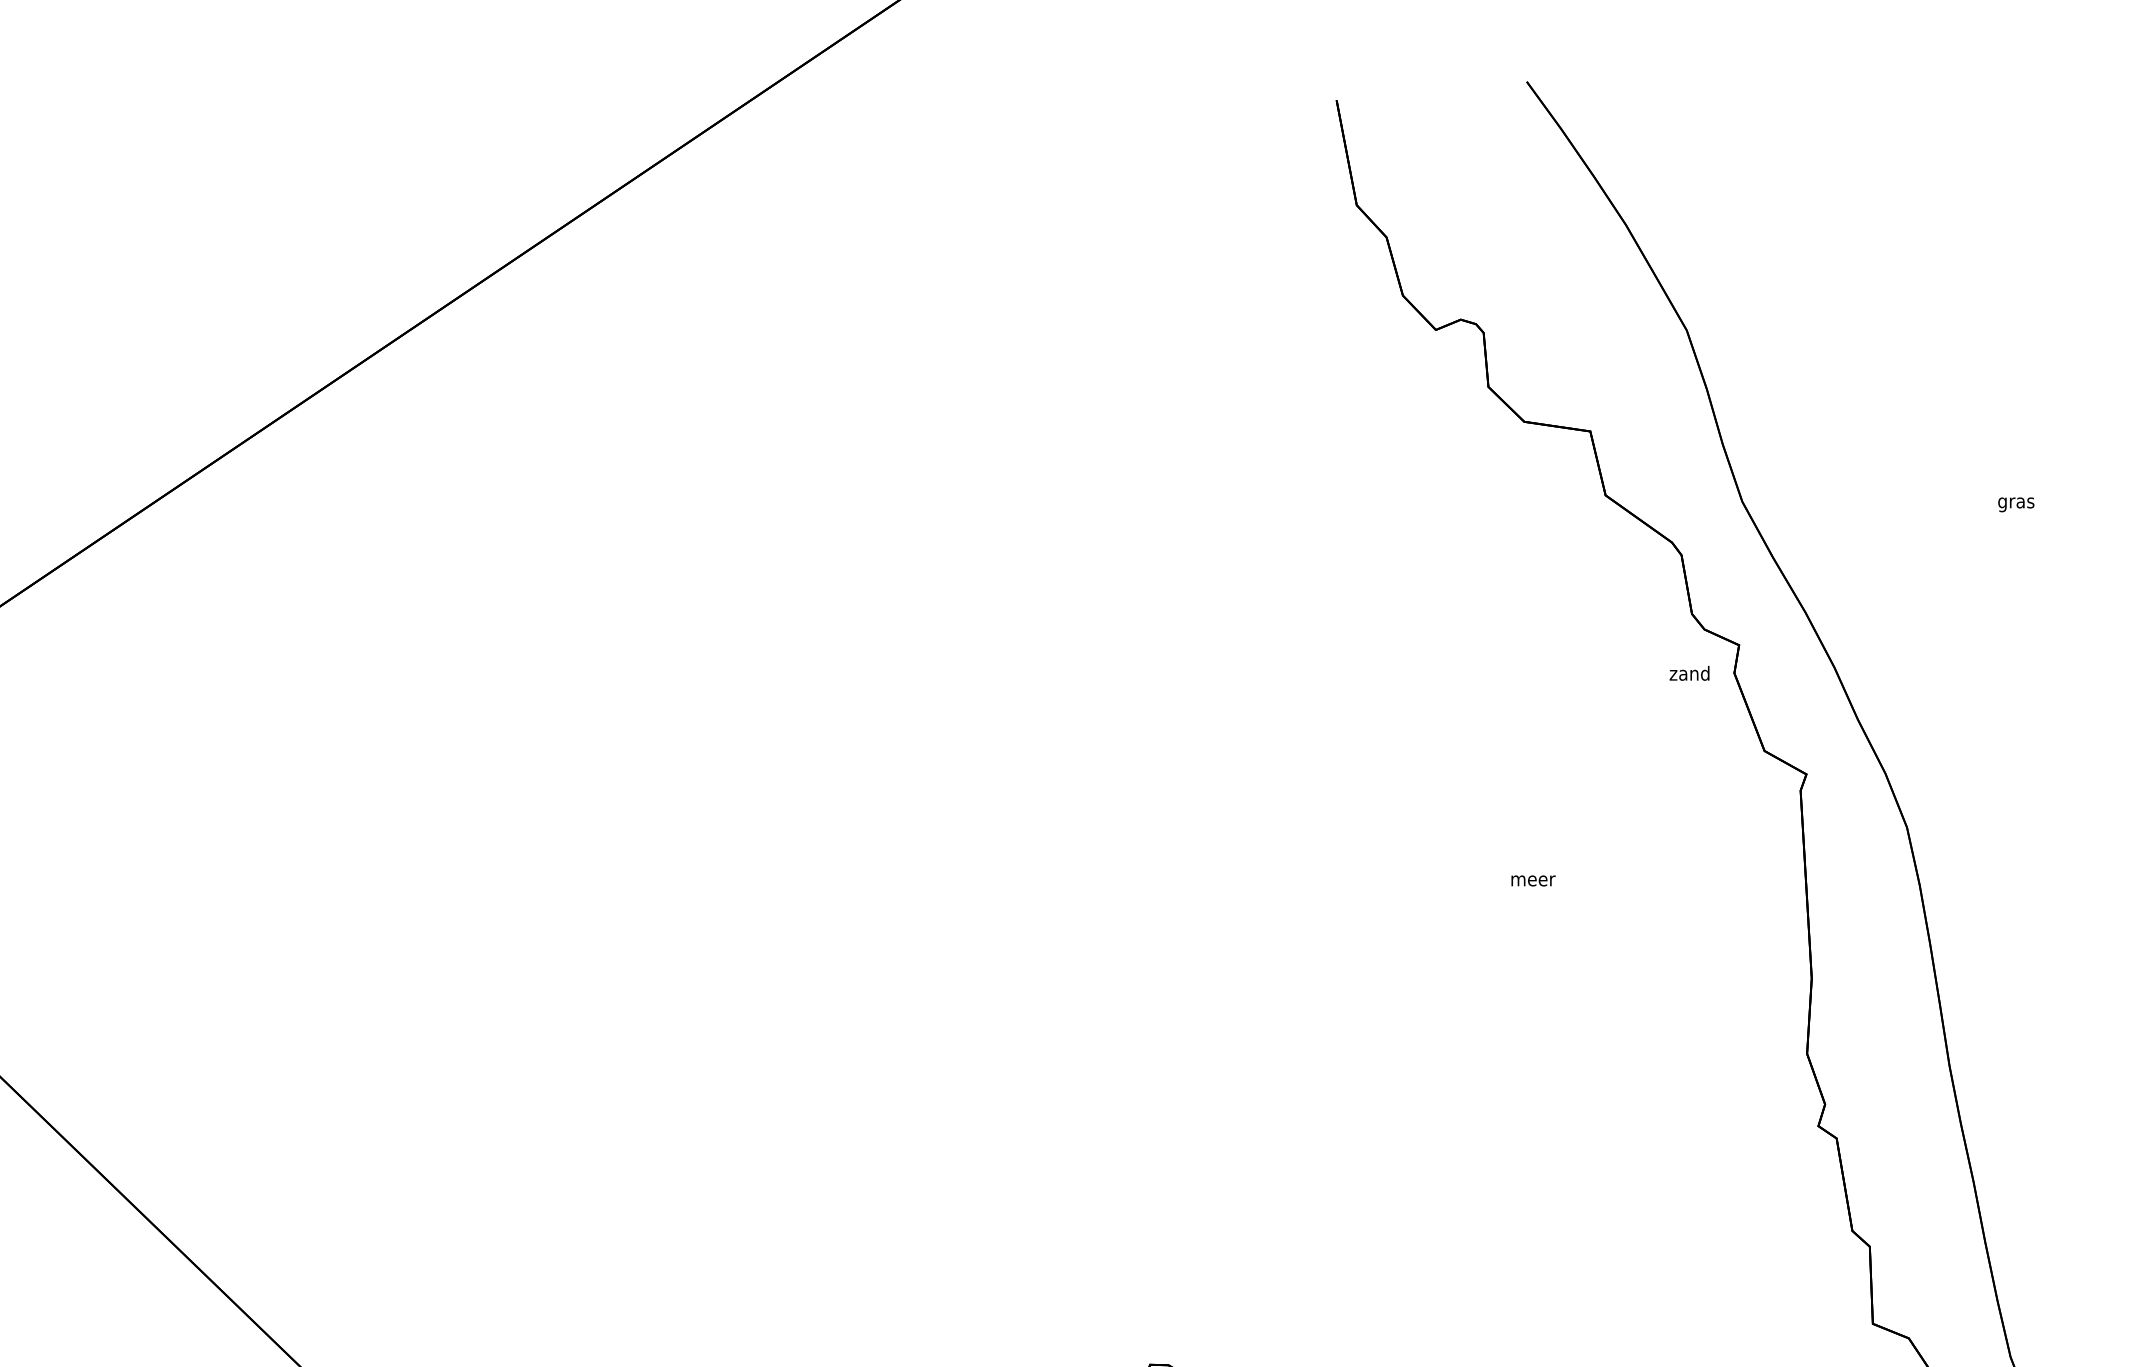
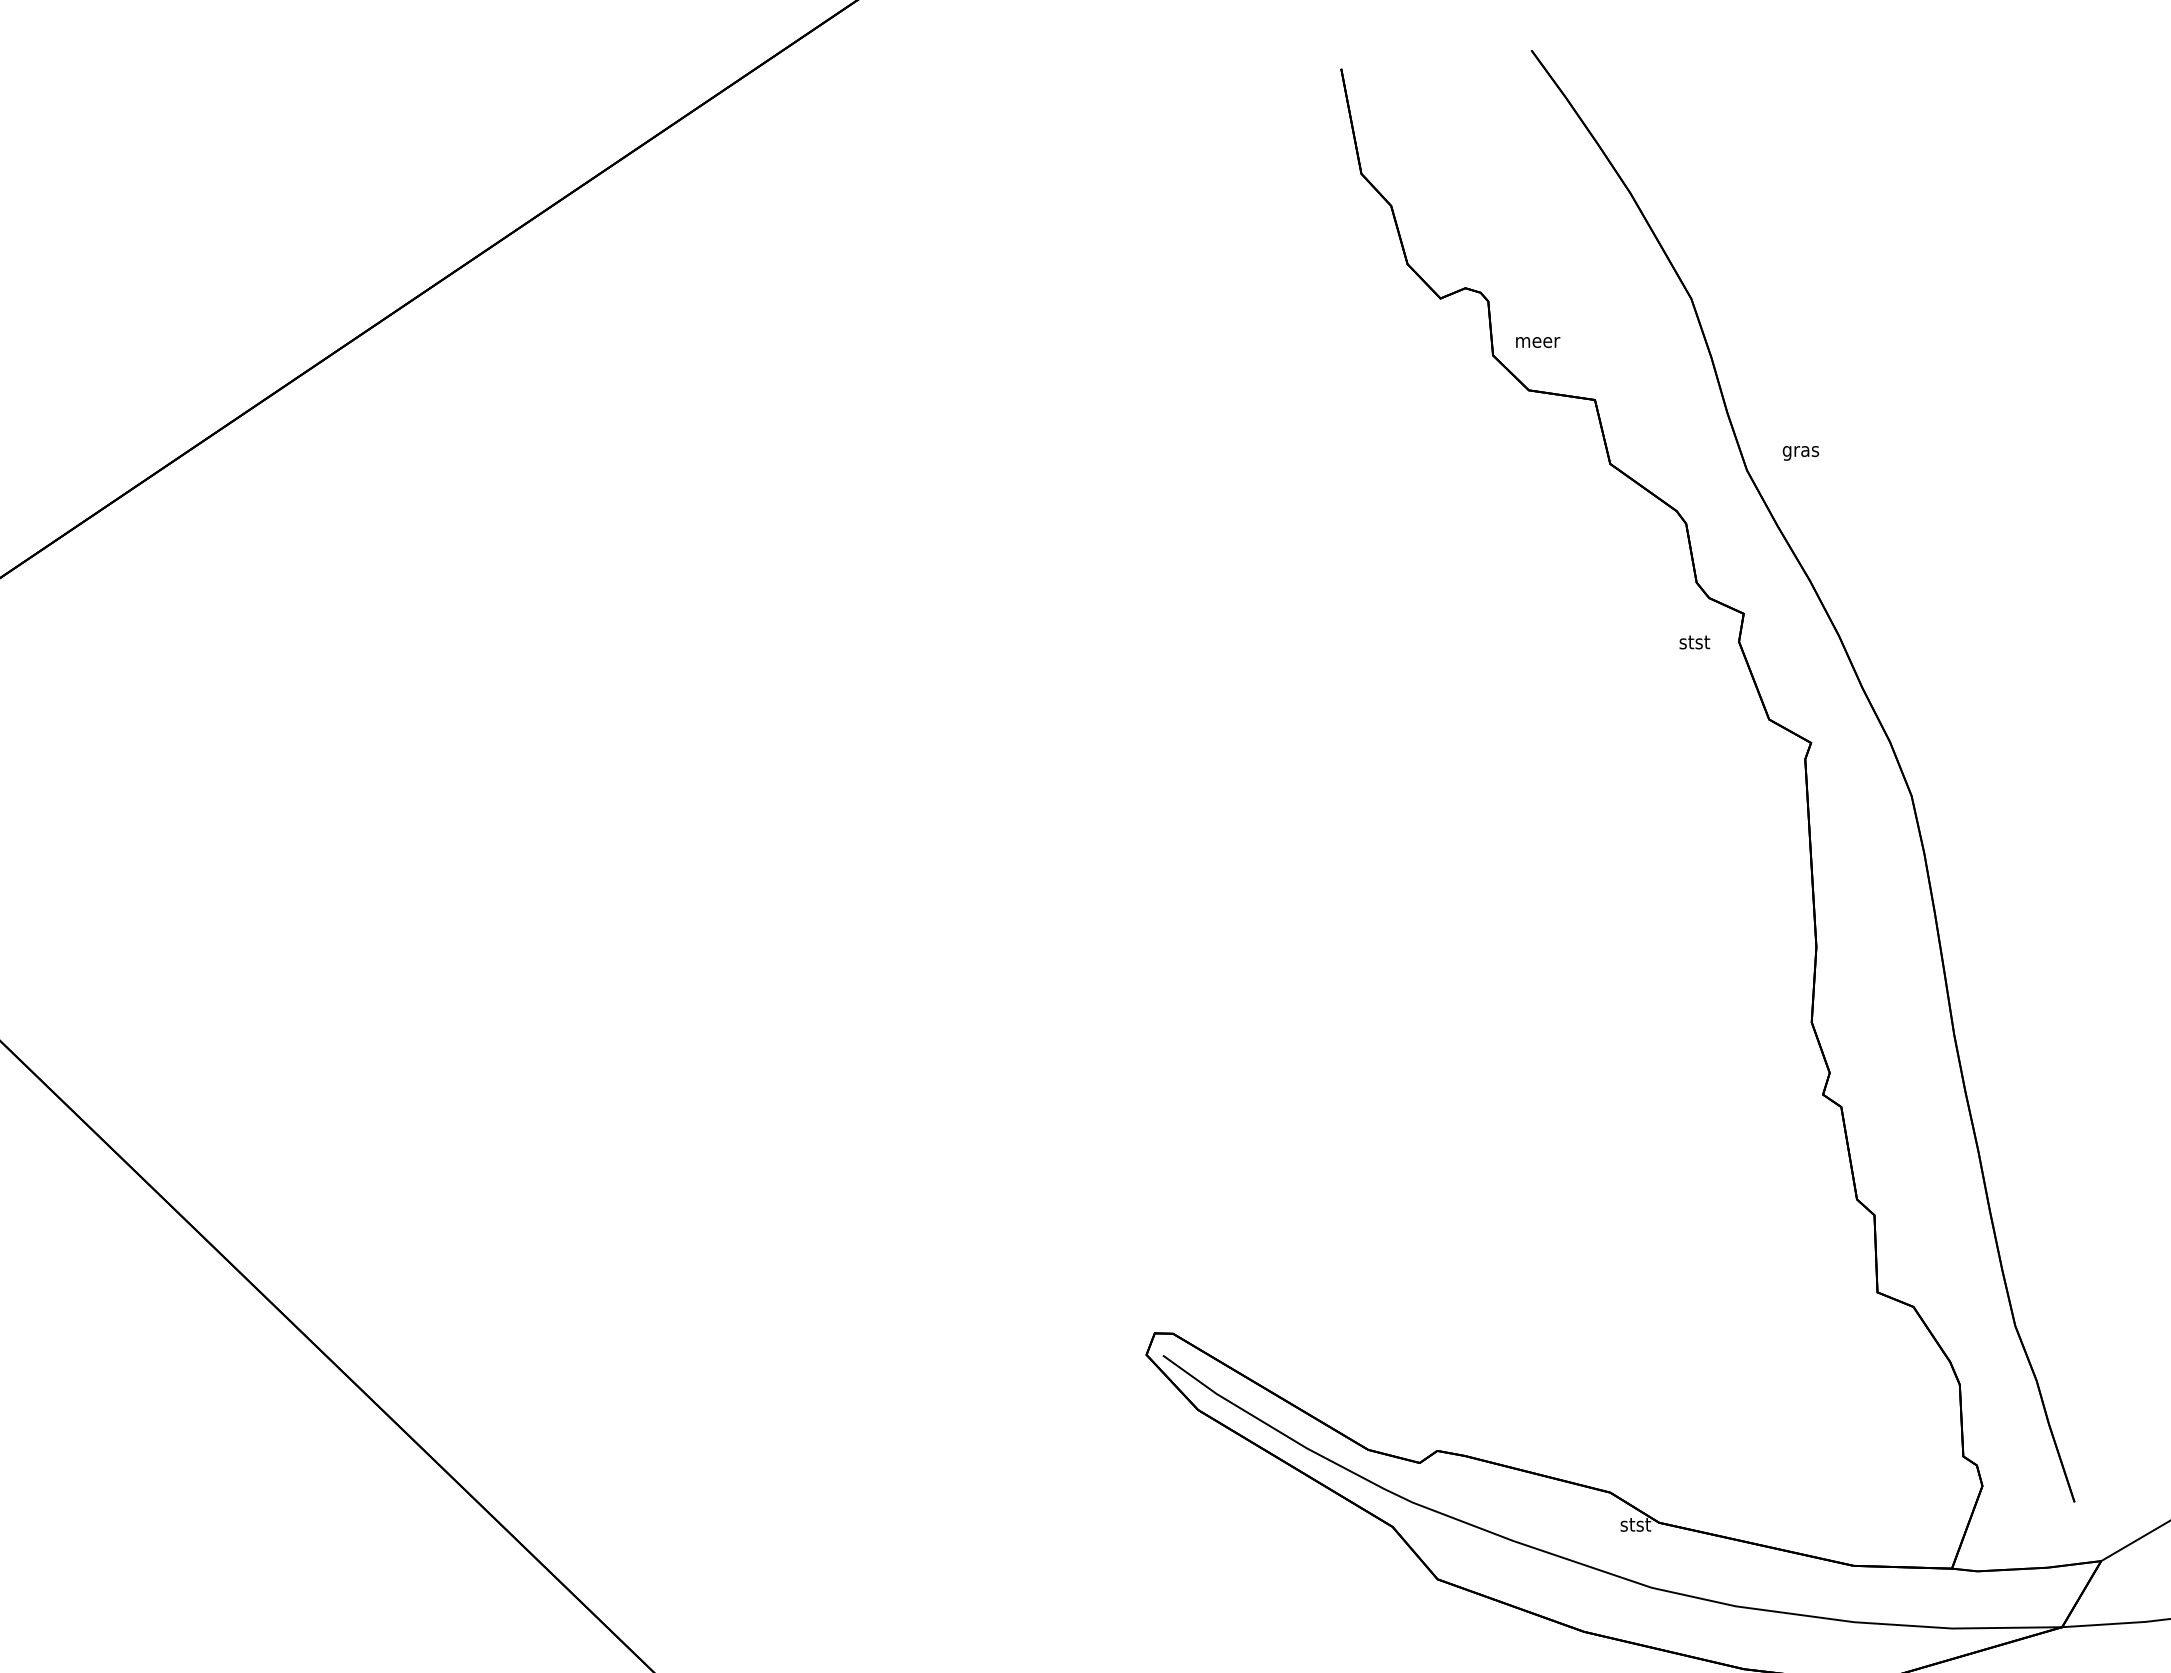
text: (2015, 504) -> (1800, 453), moved
text: (1689, 672) -> (1694, 641), zand -> stst
text: (1533, 880) -> (1538, 342), moved

